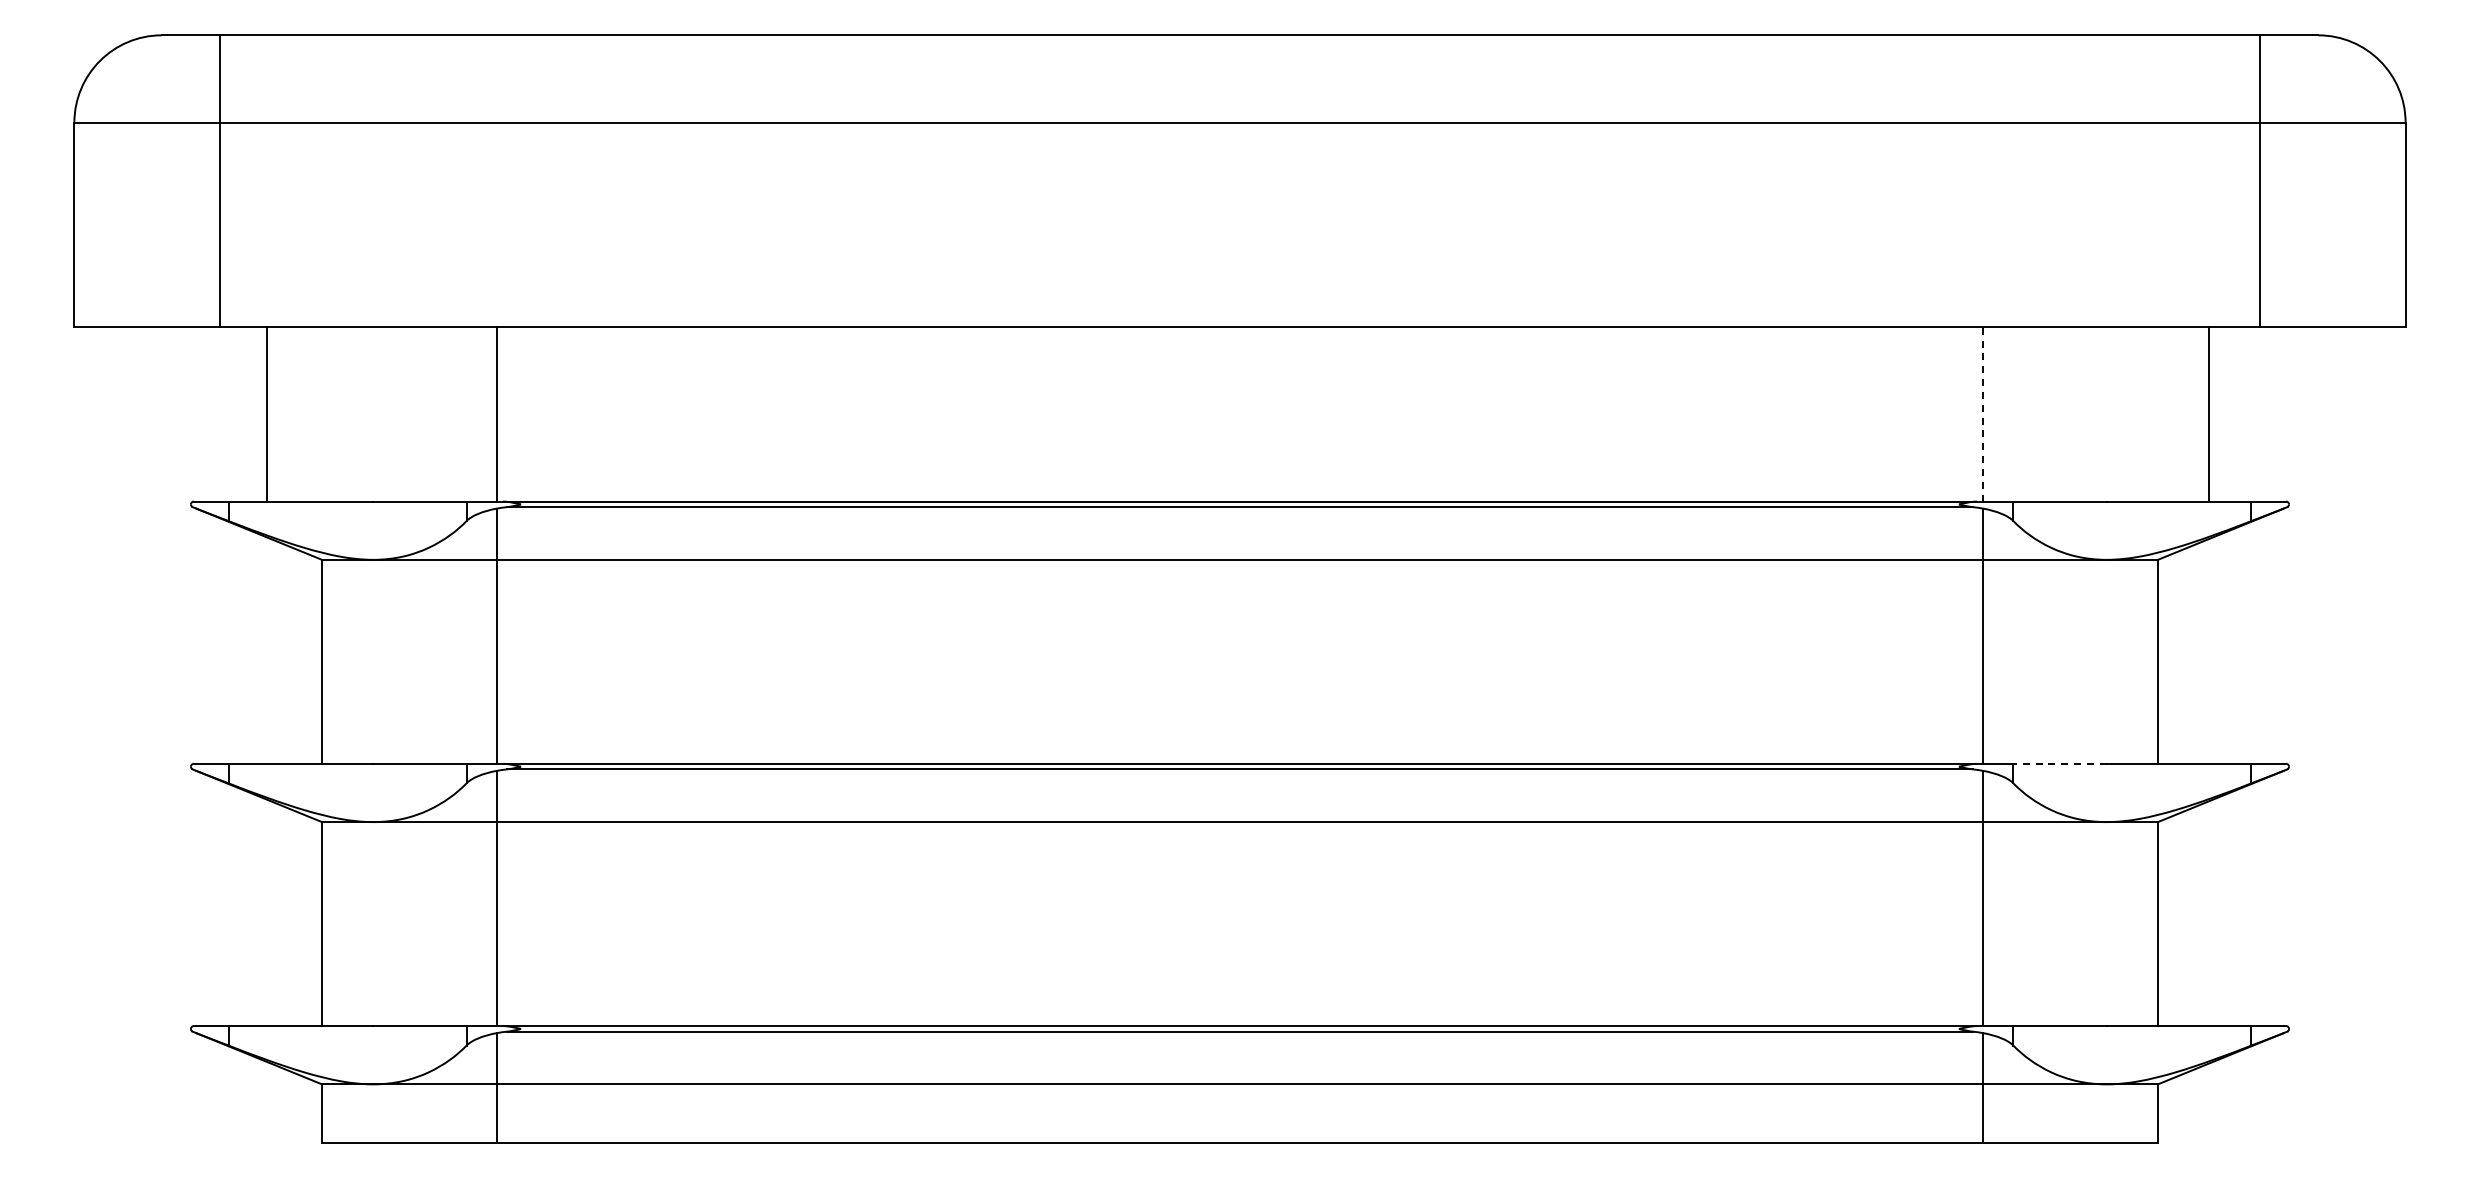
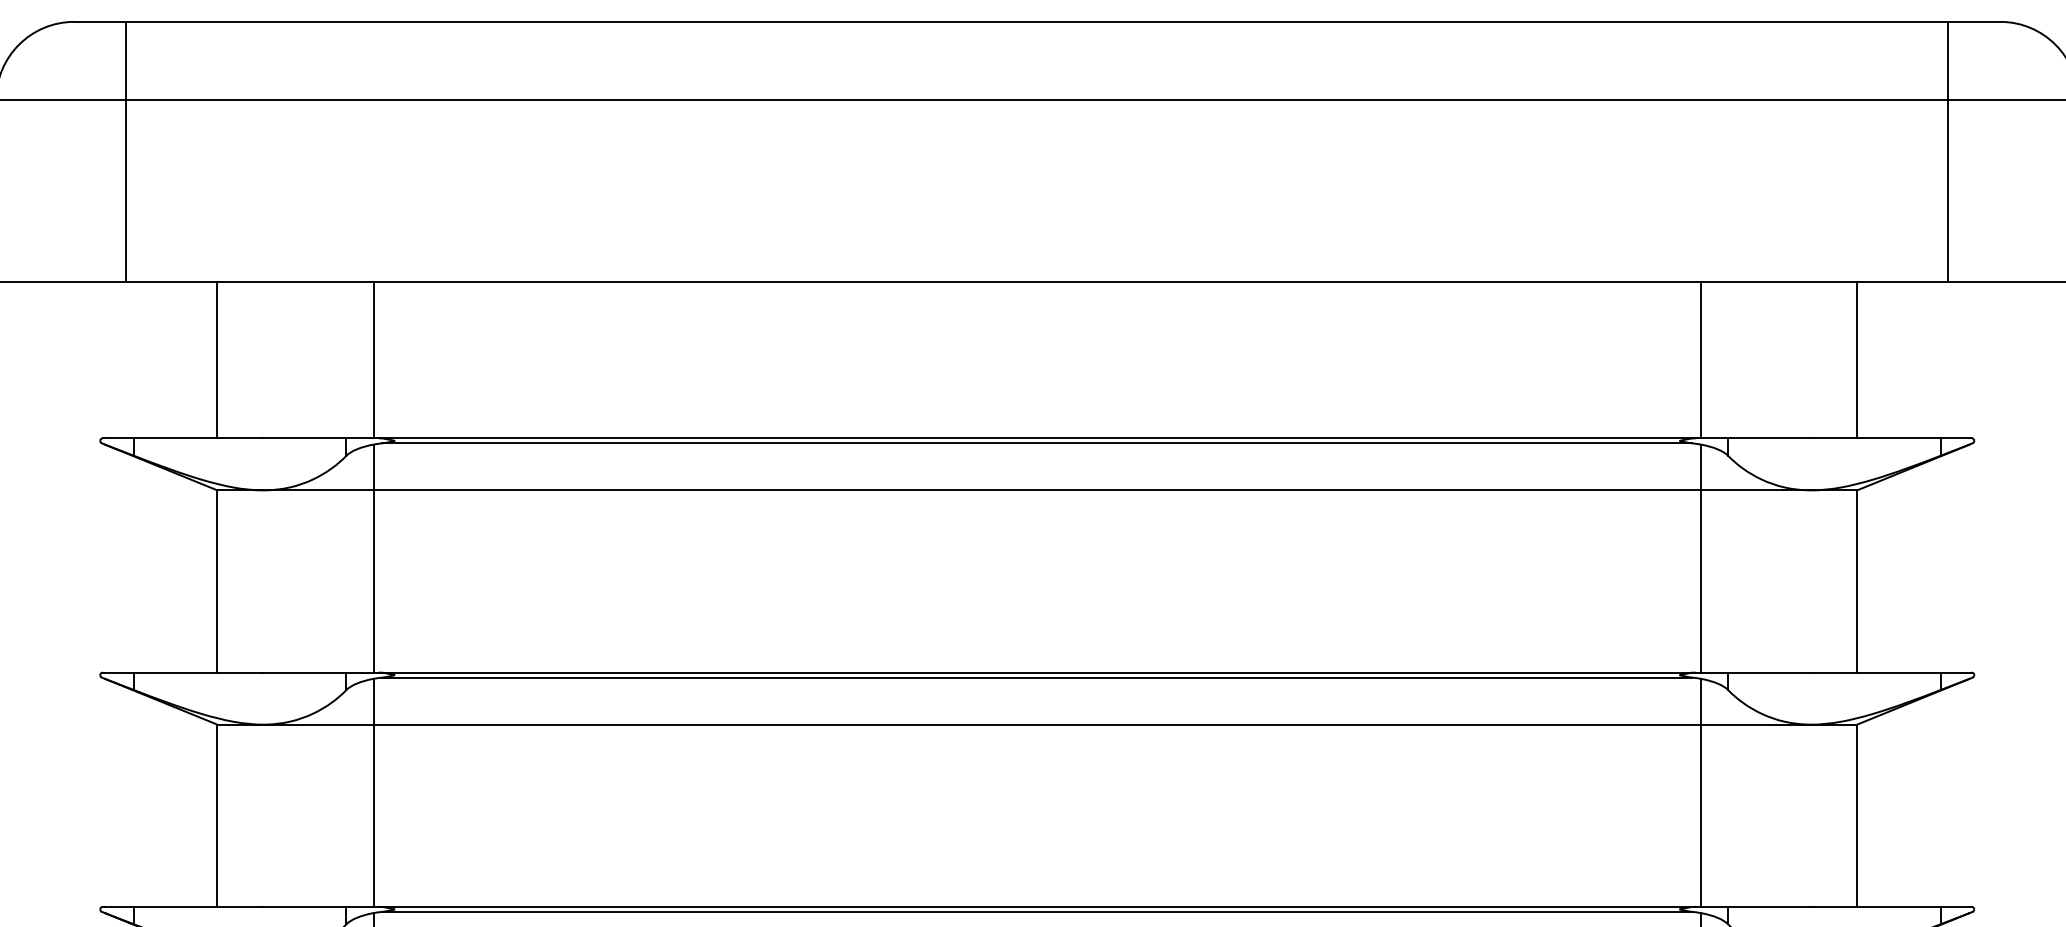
line: (267, 413) -> (217, 359), moved
line: (1983, 413) -> (1701, 359), dashed -> solid
line: (2208, 413) -> (1856, 359), moved
line: (2060, 763) -> (1770, 672), dashed -> solid

